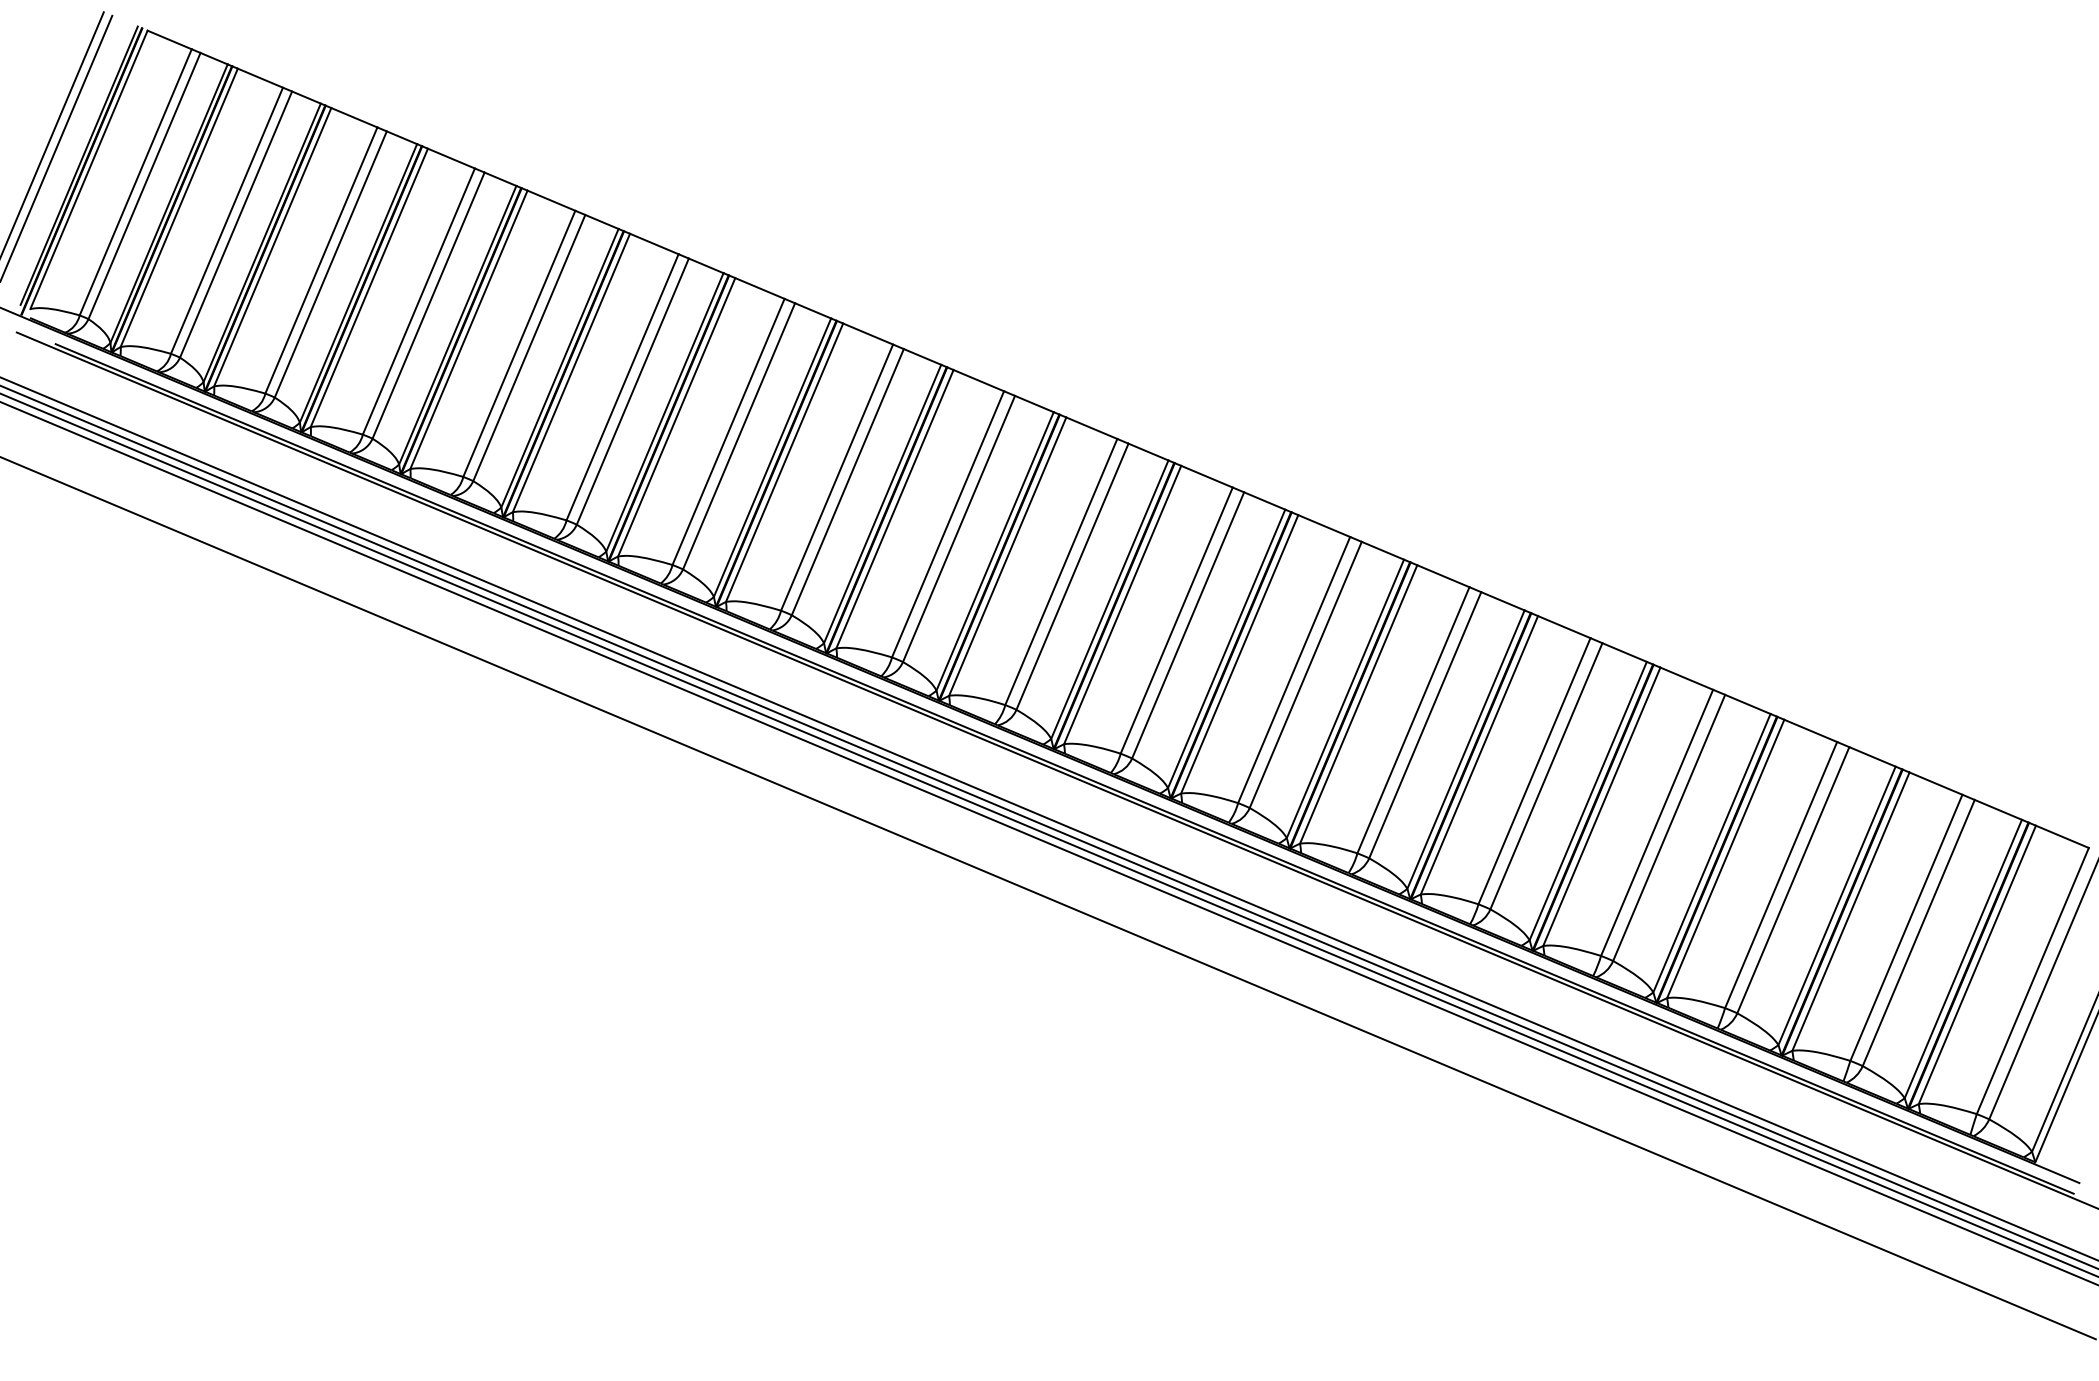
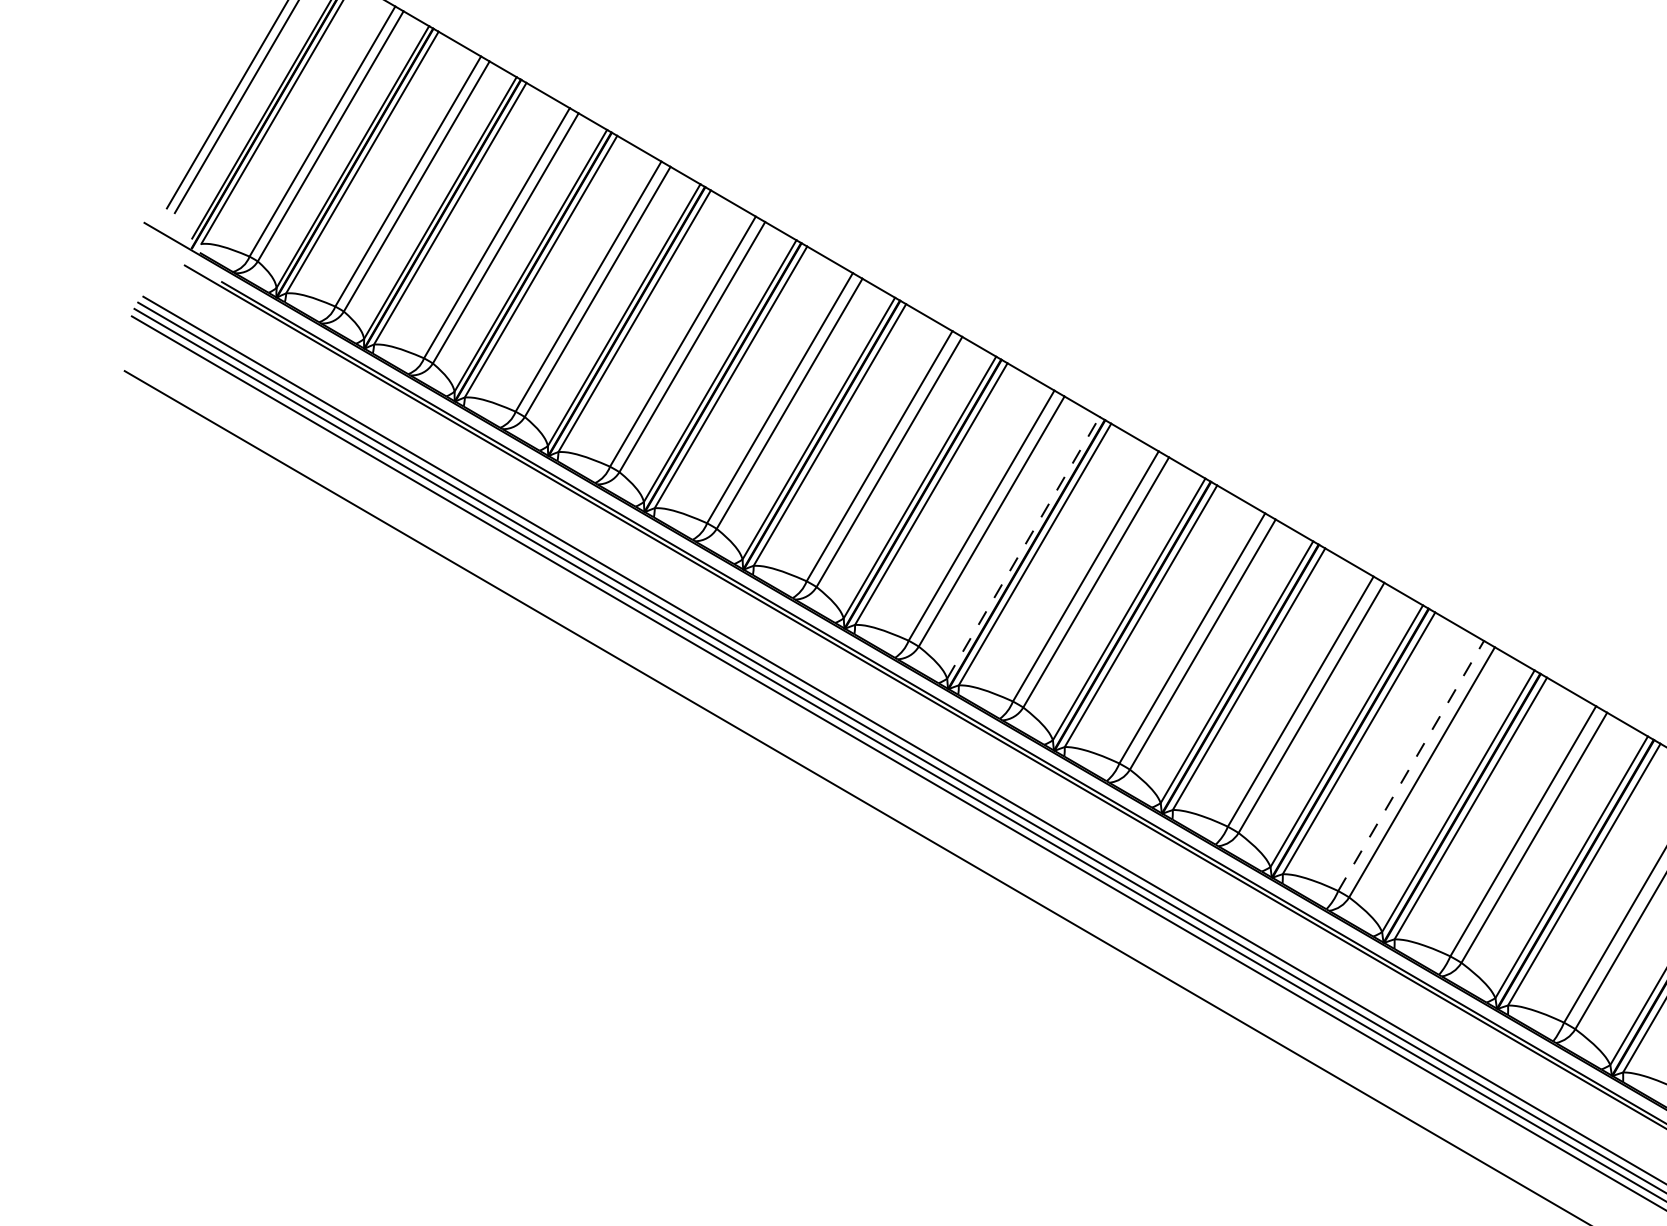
line: (882, 503) -> (1023, 547), solid -> dashed
line: (1294, 669) -> (1411, 765), solid -> dashed

